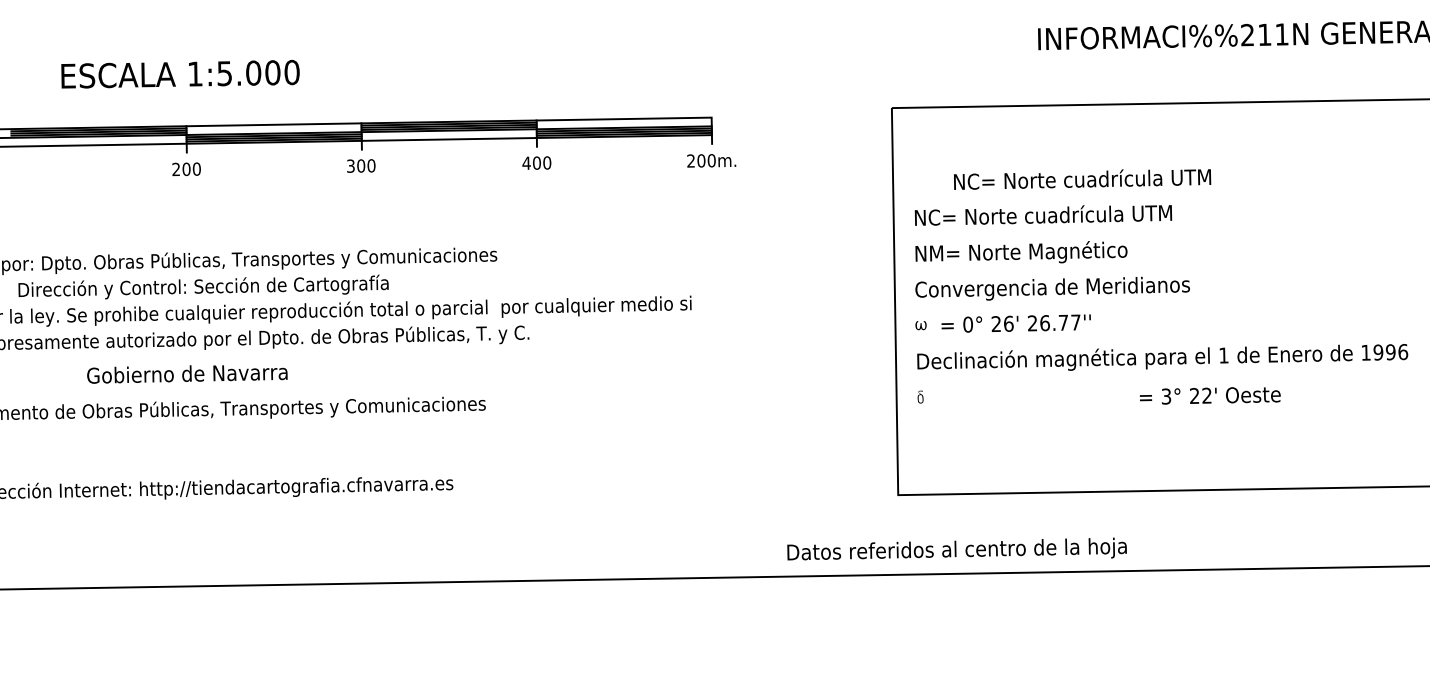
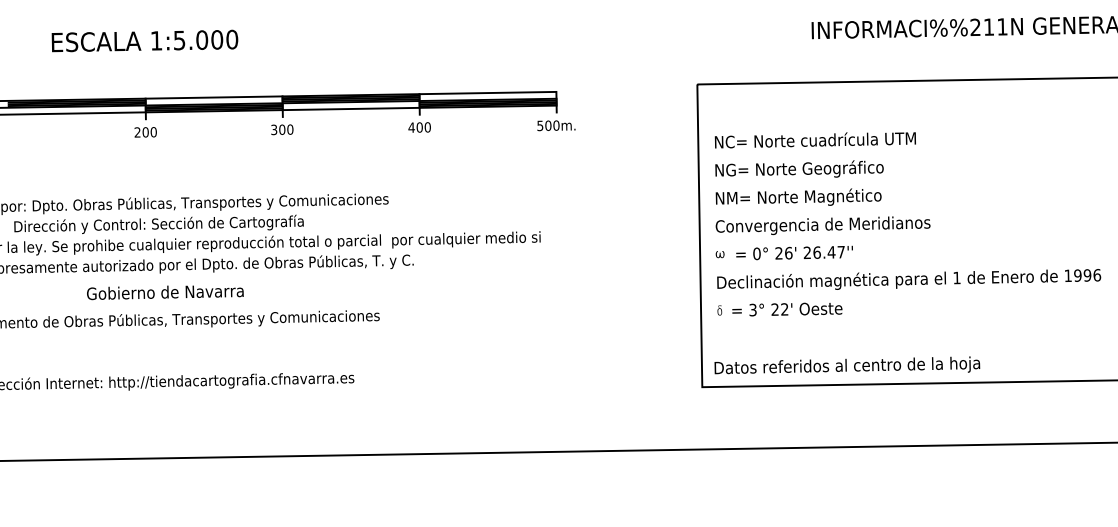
text: (179, 73) -> (144, 40), moved
text: (691, 160) -> (540, 125), 200m. -> 500m.
text: (1081, 179) -> (814, 140), moved
text: (1053, 215) -> (823, 168), NC= Norte cuadrícula UTM -> NG= Norte Geográfico
text: (1063, 322) -> (831, 252), 26.77'' -> 26.47''
text: (187, 374) -> (165, 292), moved
text: (1210, 395) -> (787, 309), moved
text: (957, 549) -> (847, 365), moved

